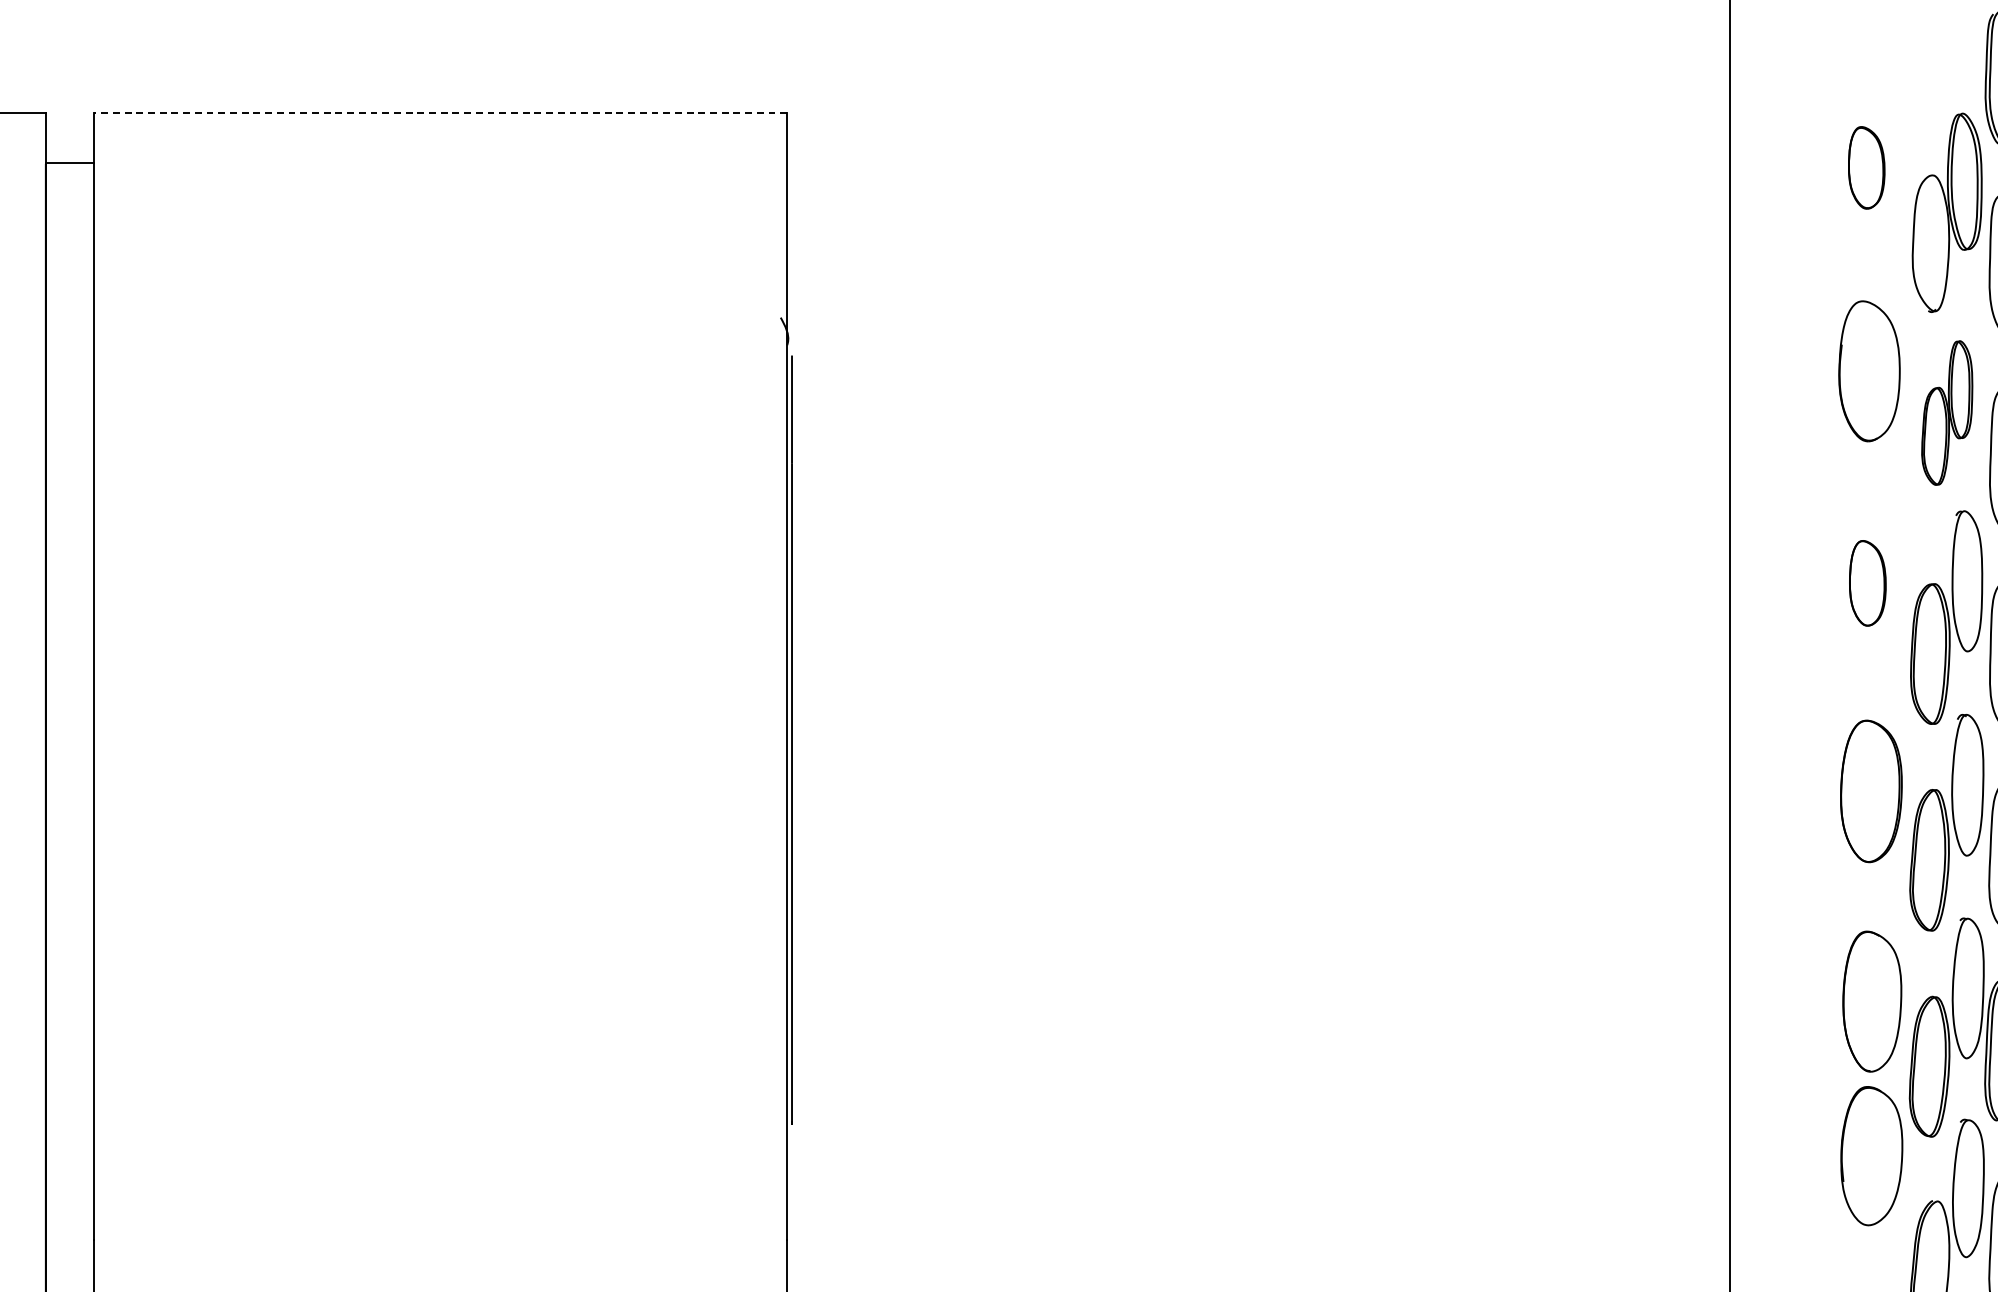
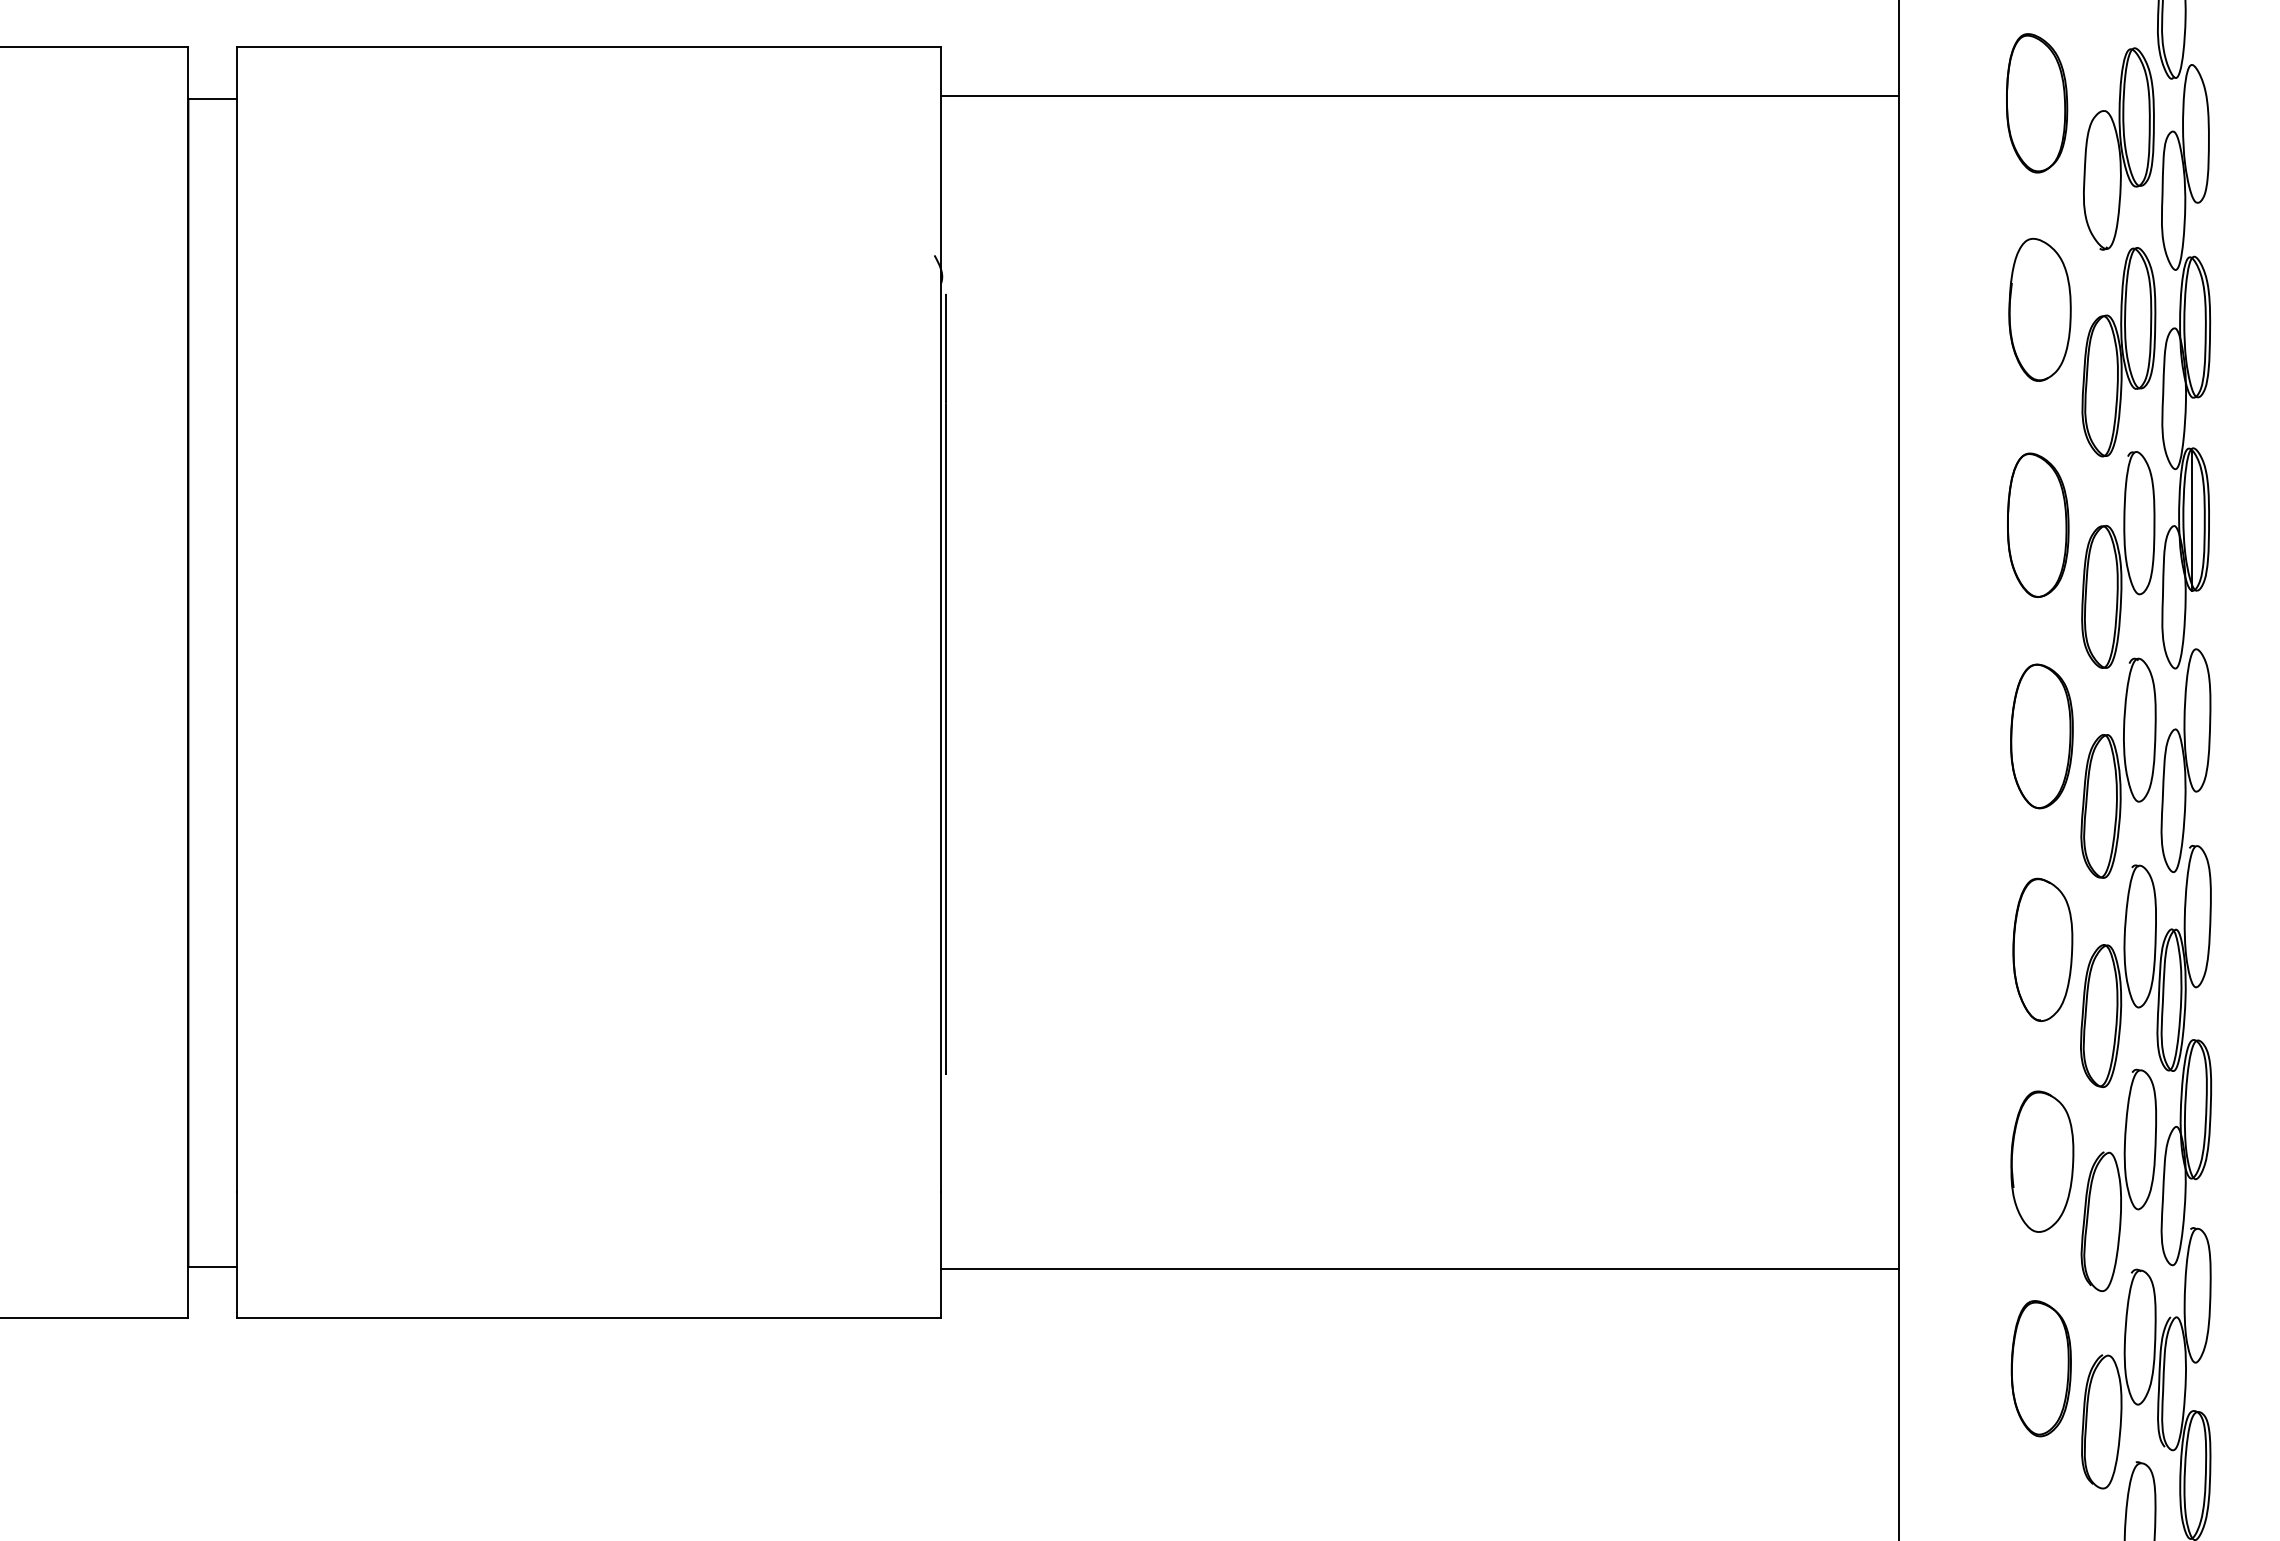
line: (440, 112) -> (589, 47), dashed -> solid
line: (1258, 161) -> (1419, 96), added
part: (1867, 168) -> (2037, 103), size x1.67
part: (1946, 413) -> (2118, 352), size x1.43
part: (1868, 582) -> (2038, 524), size x1.67
part: (1871, 1155) -> (2042, 1161), moved

